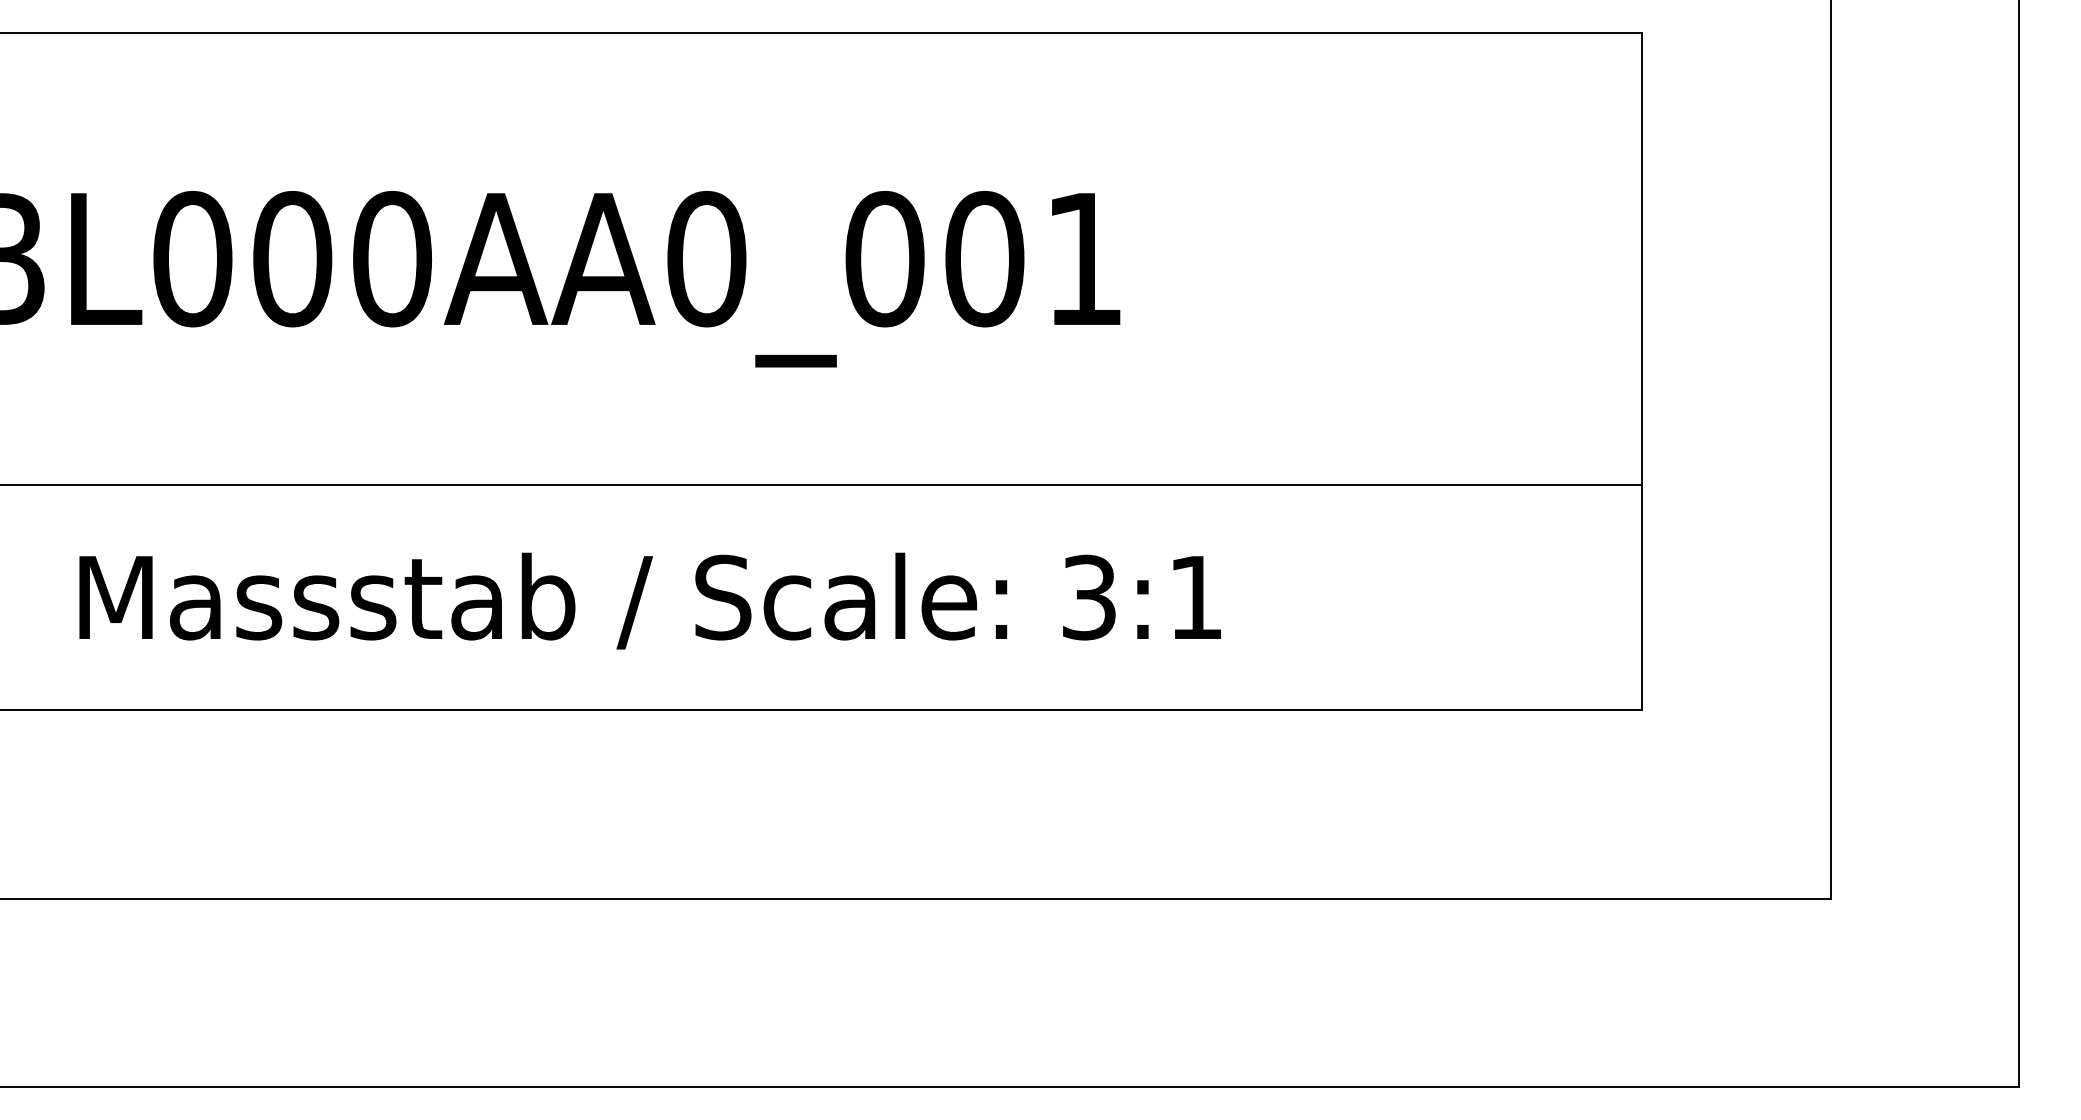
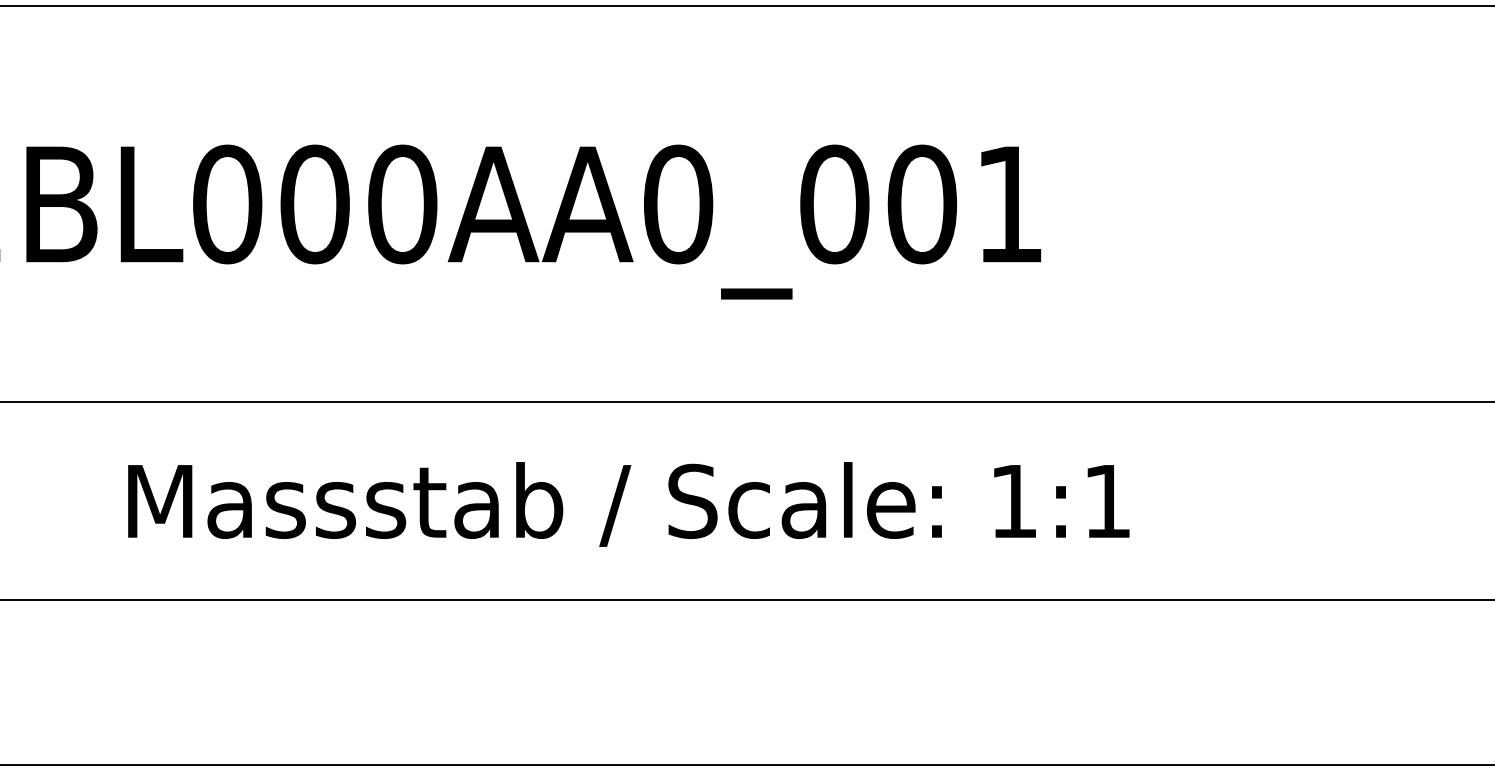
text: (1089, 597) -> (1014, 501), 3:1 -> 1:1

